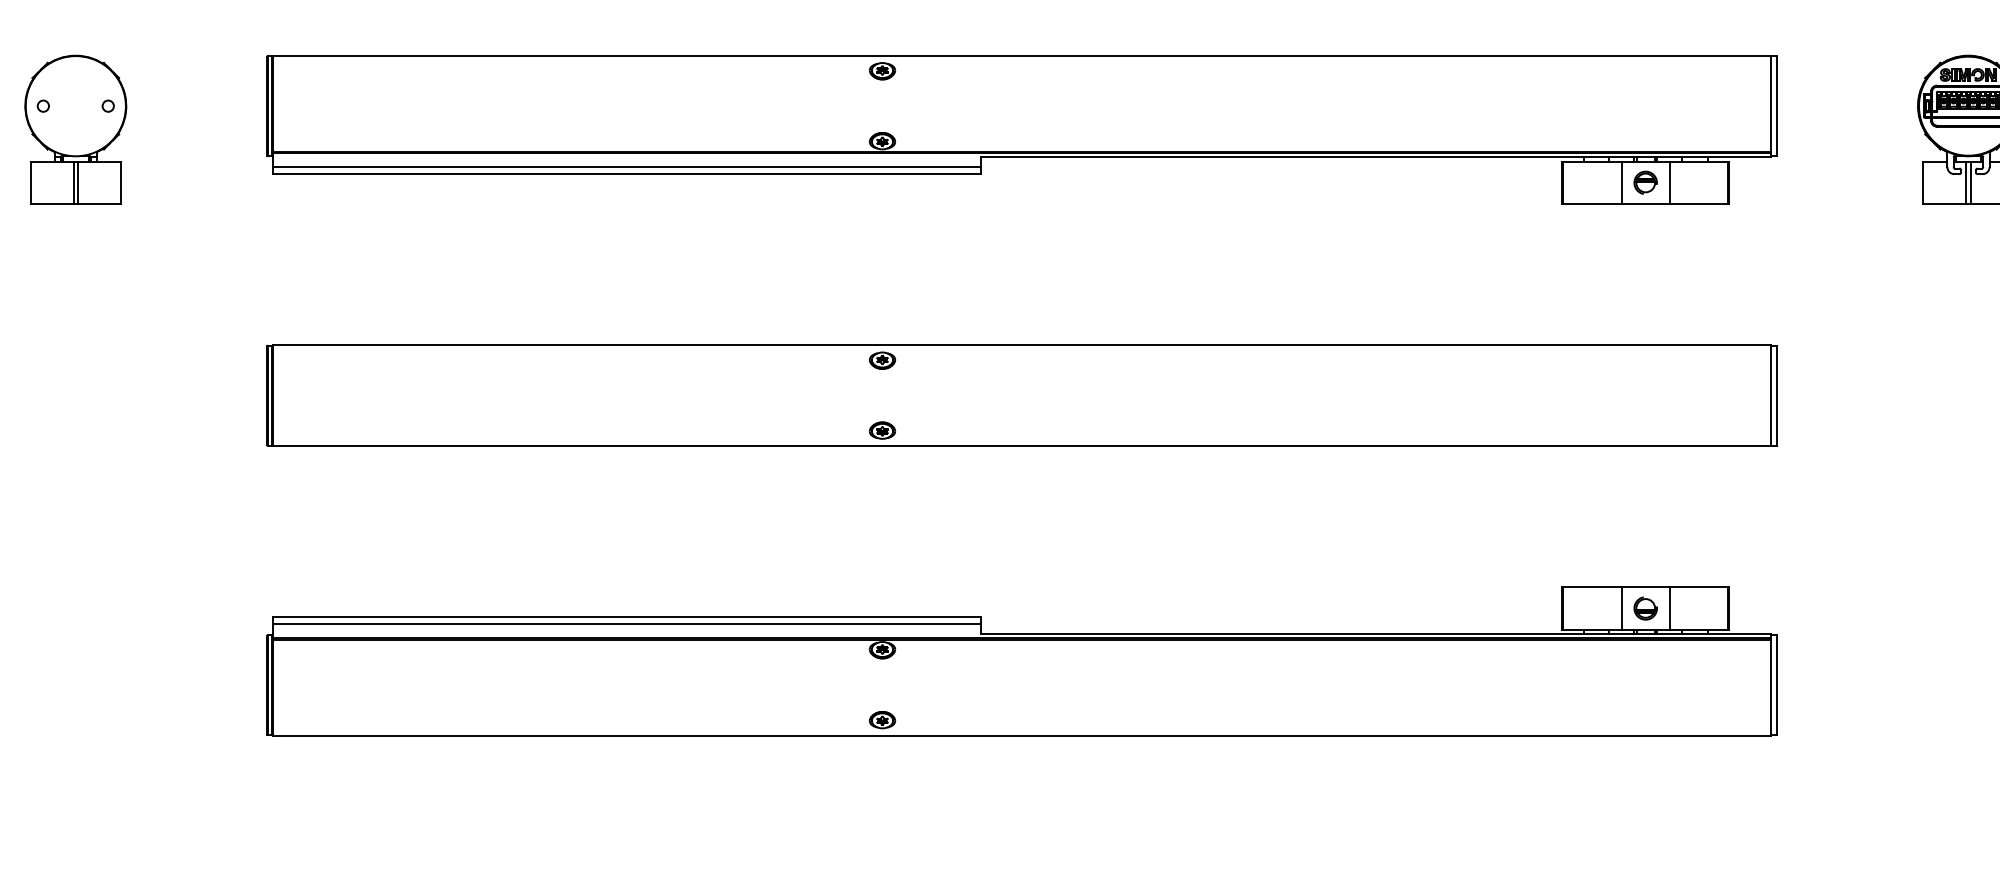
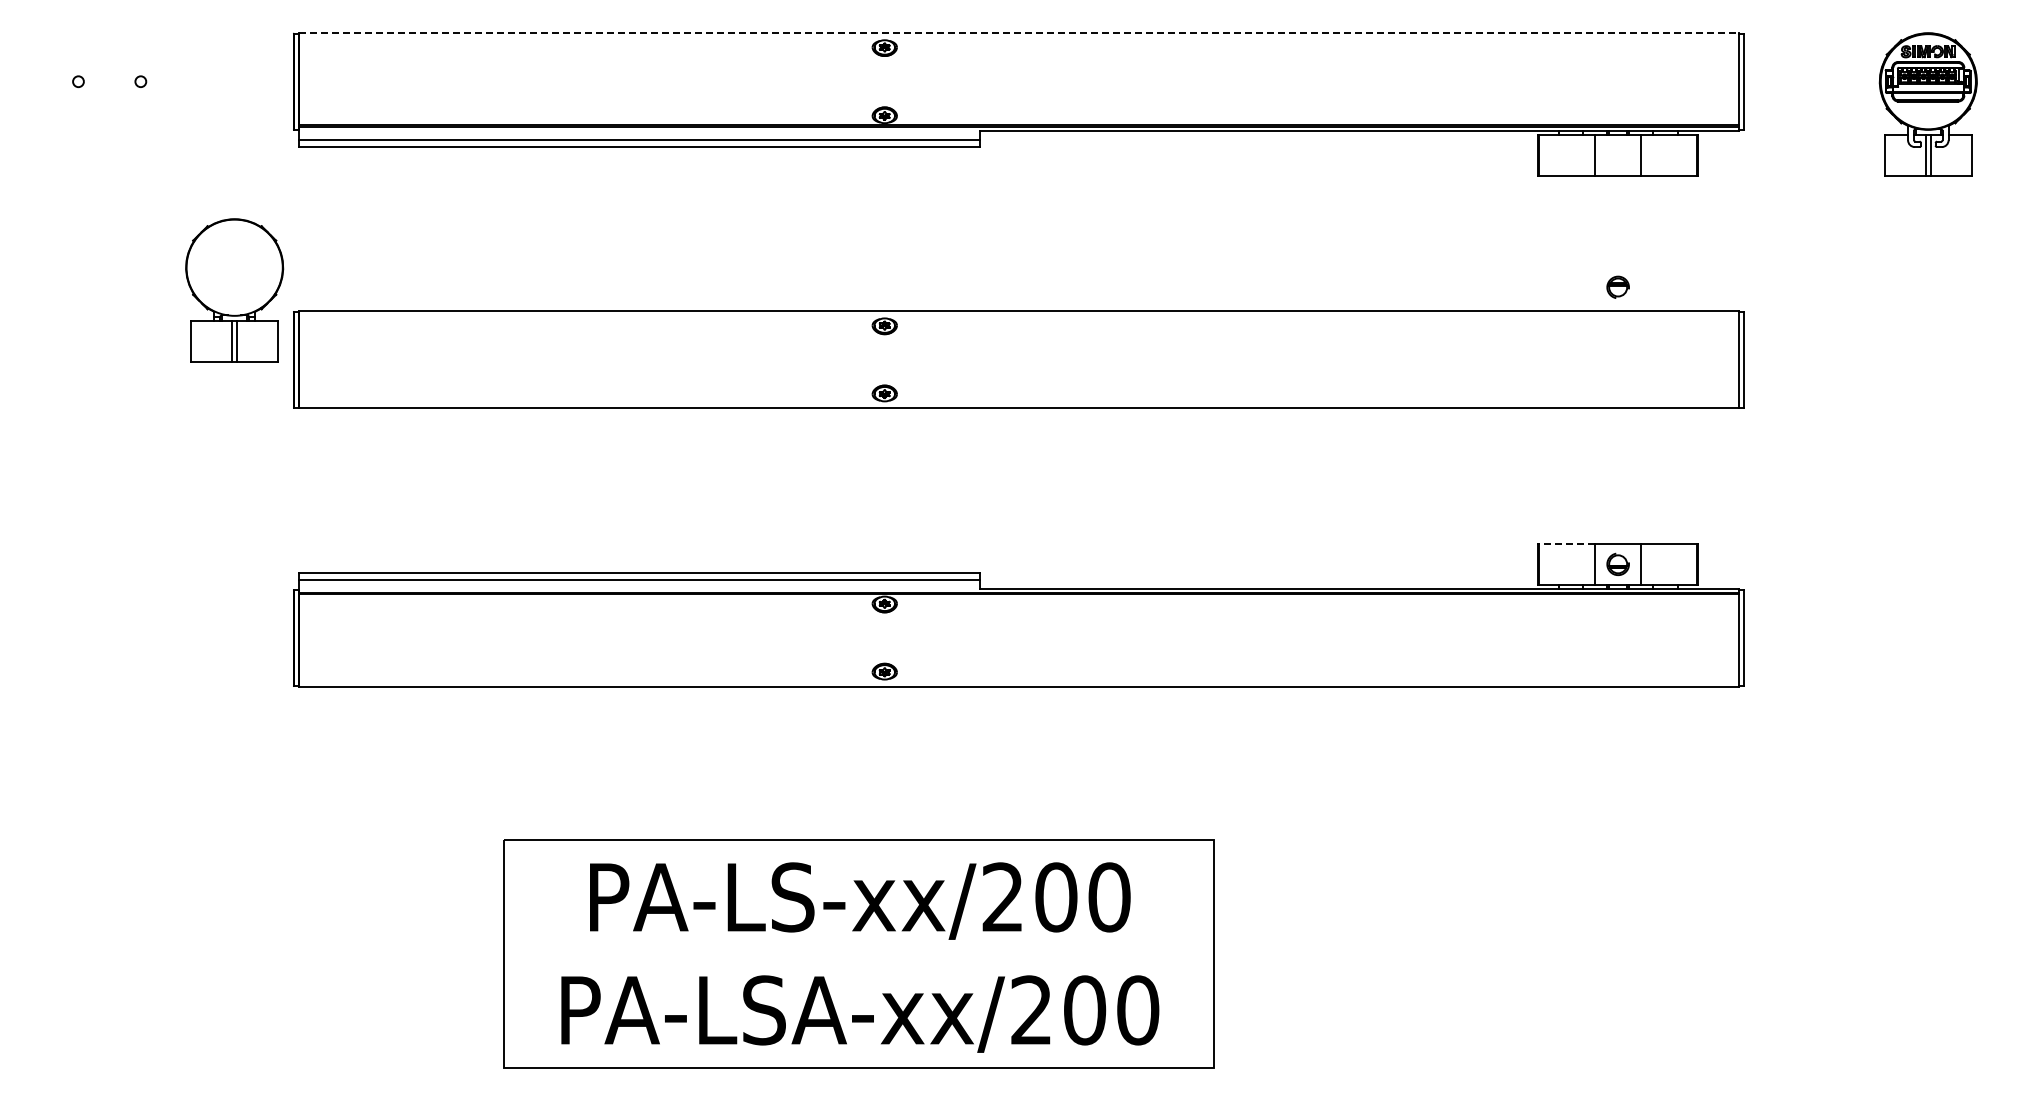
line: (1022, 55) -> (1019, 33), solid -> dashed
part: (75, 129) -> (234, 290), moved
part: (1645, 181) -> (1617, 286), moved
line: (1592, 587) -> (1567, 544), solid -> dashed

